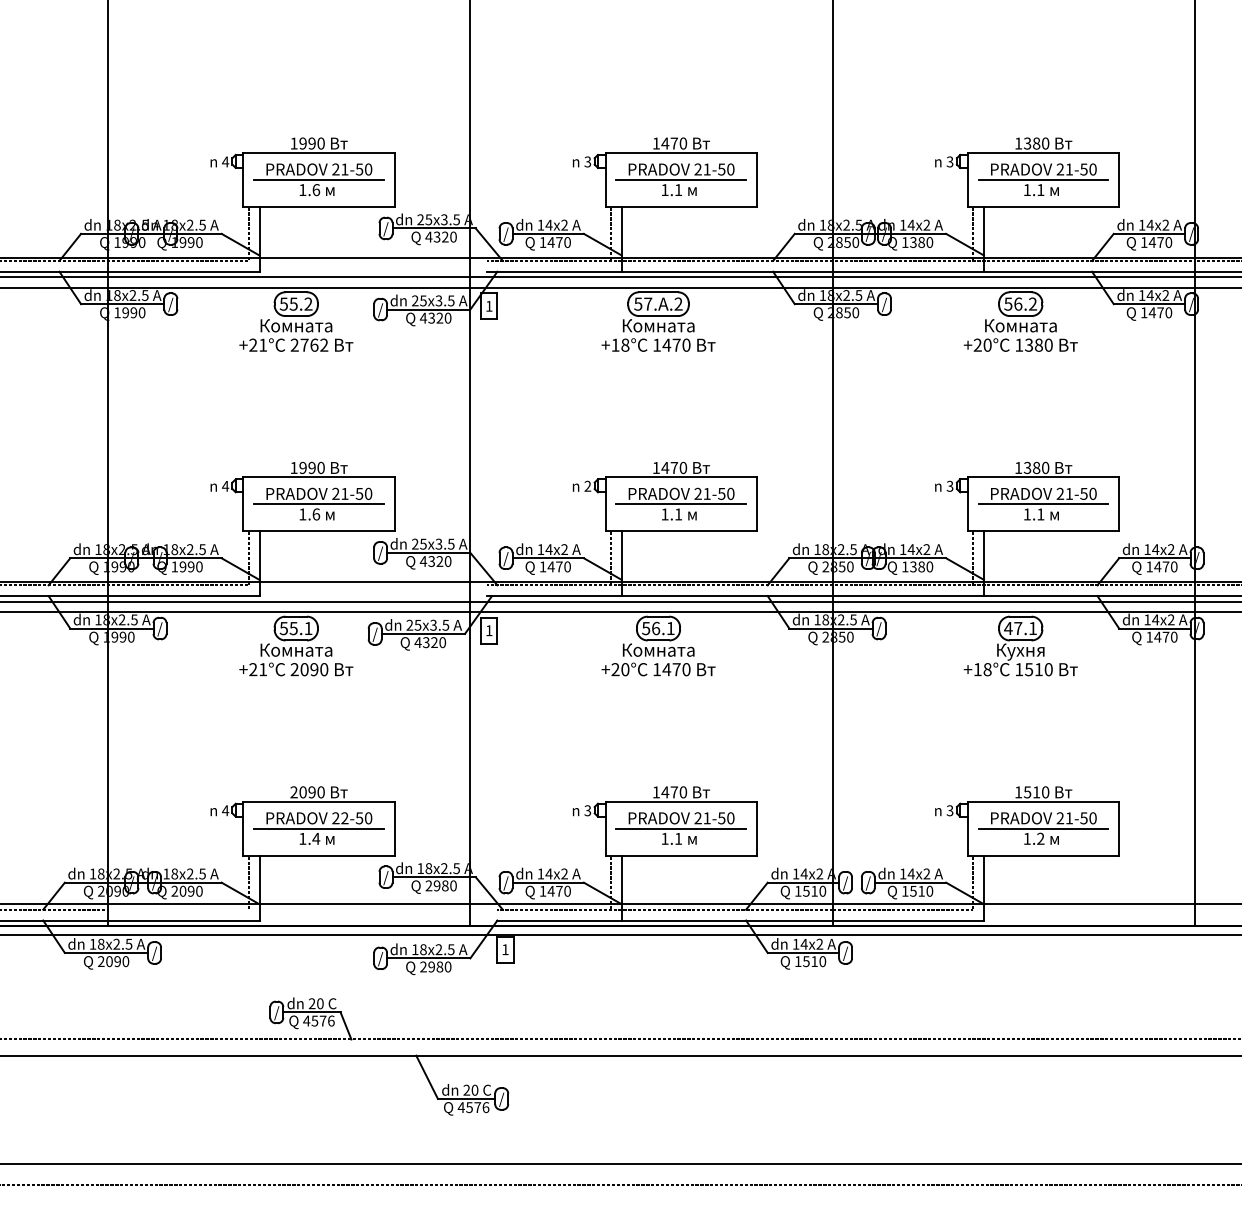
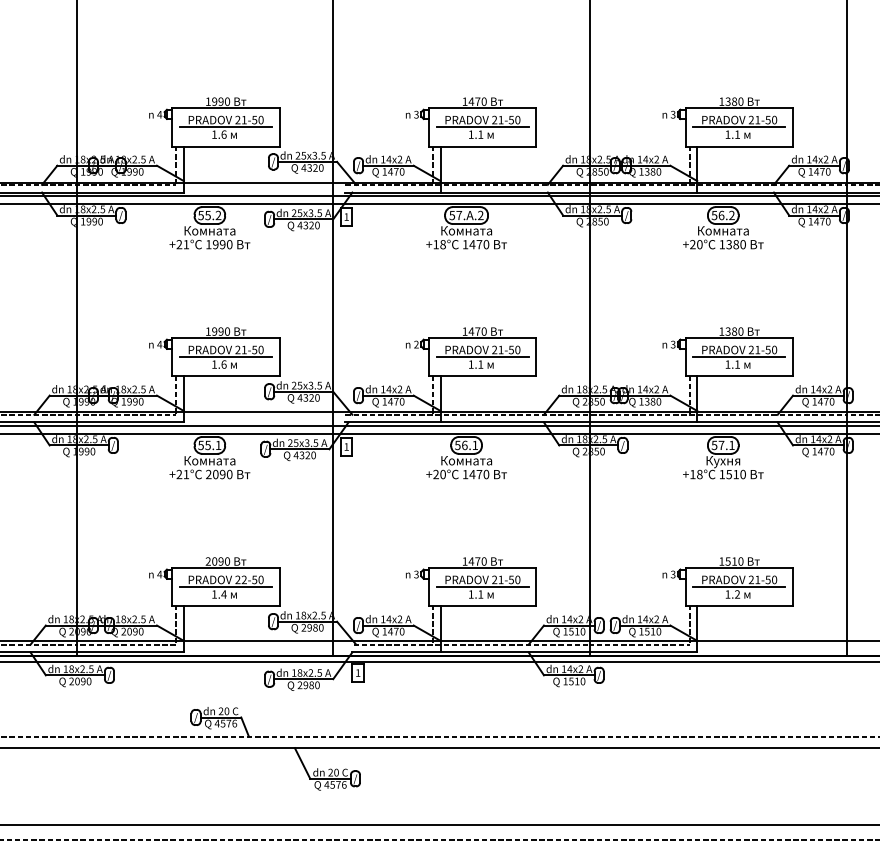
text: (309, 345) -> (219, 244), 2762 -> 1990
text: (1008, 628) -> (714, 445), 47.1 -> 57.1
line: (178, 909) -> (126, 644), added

